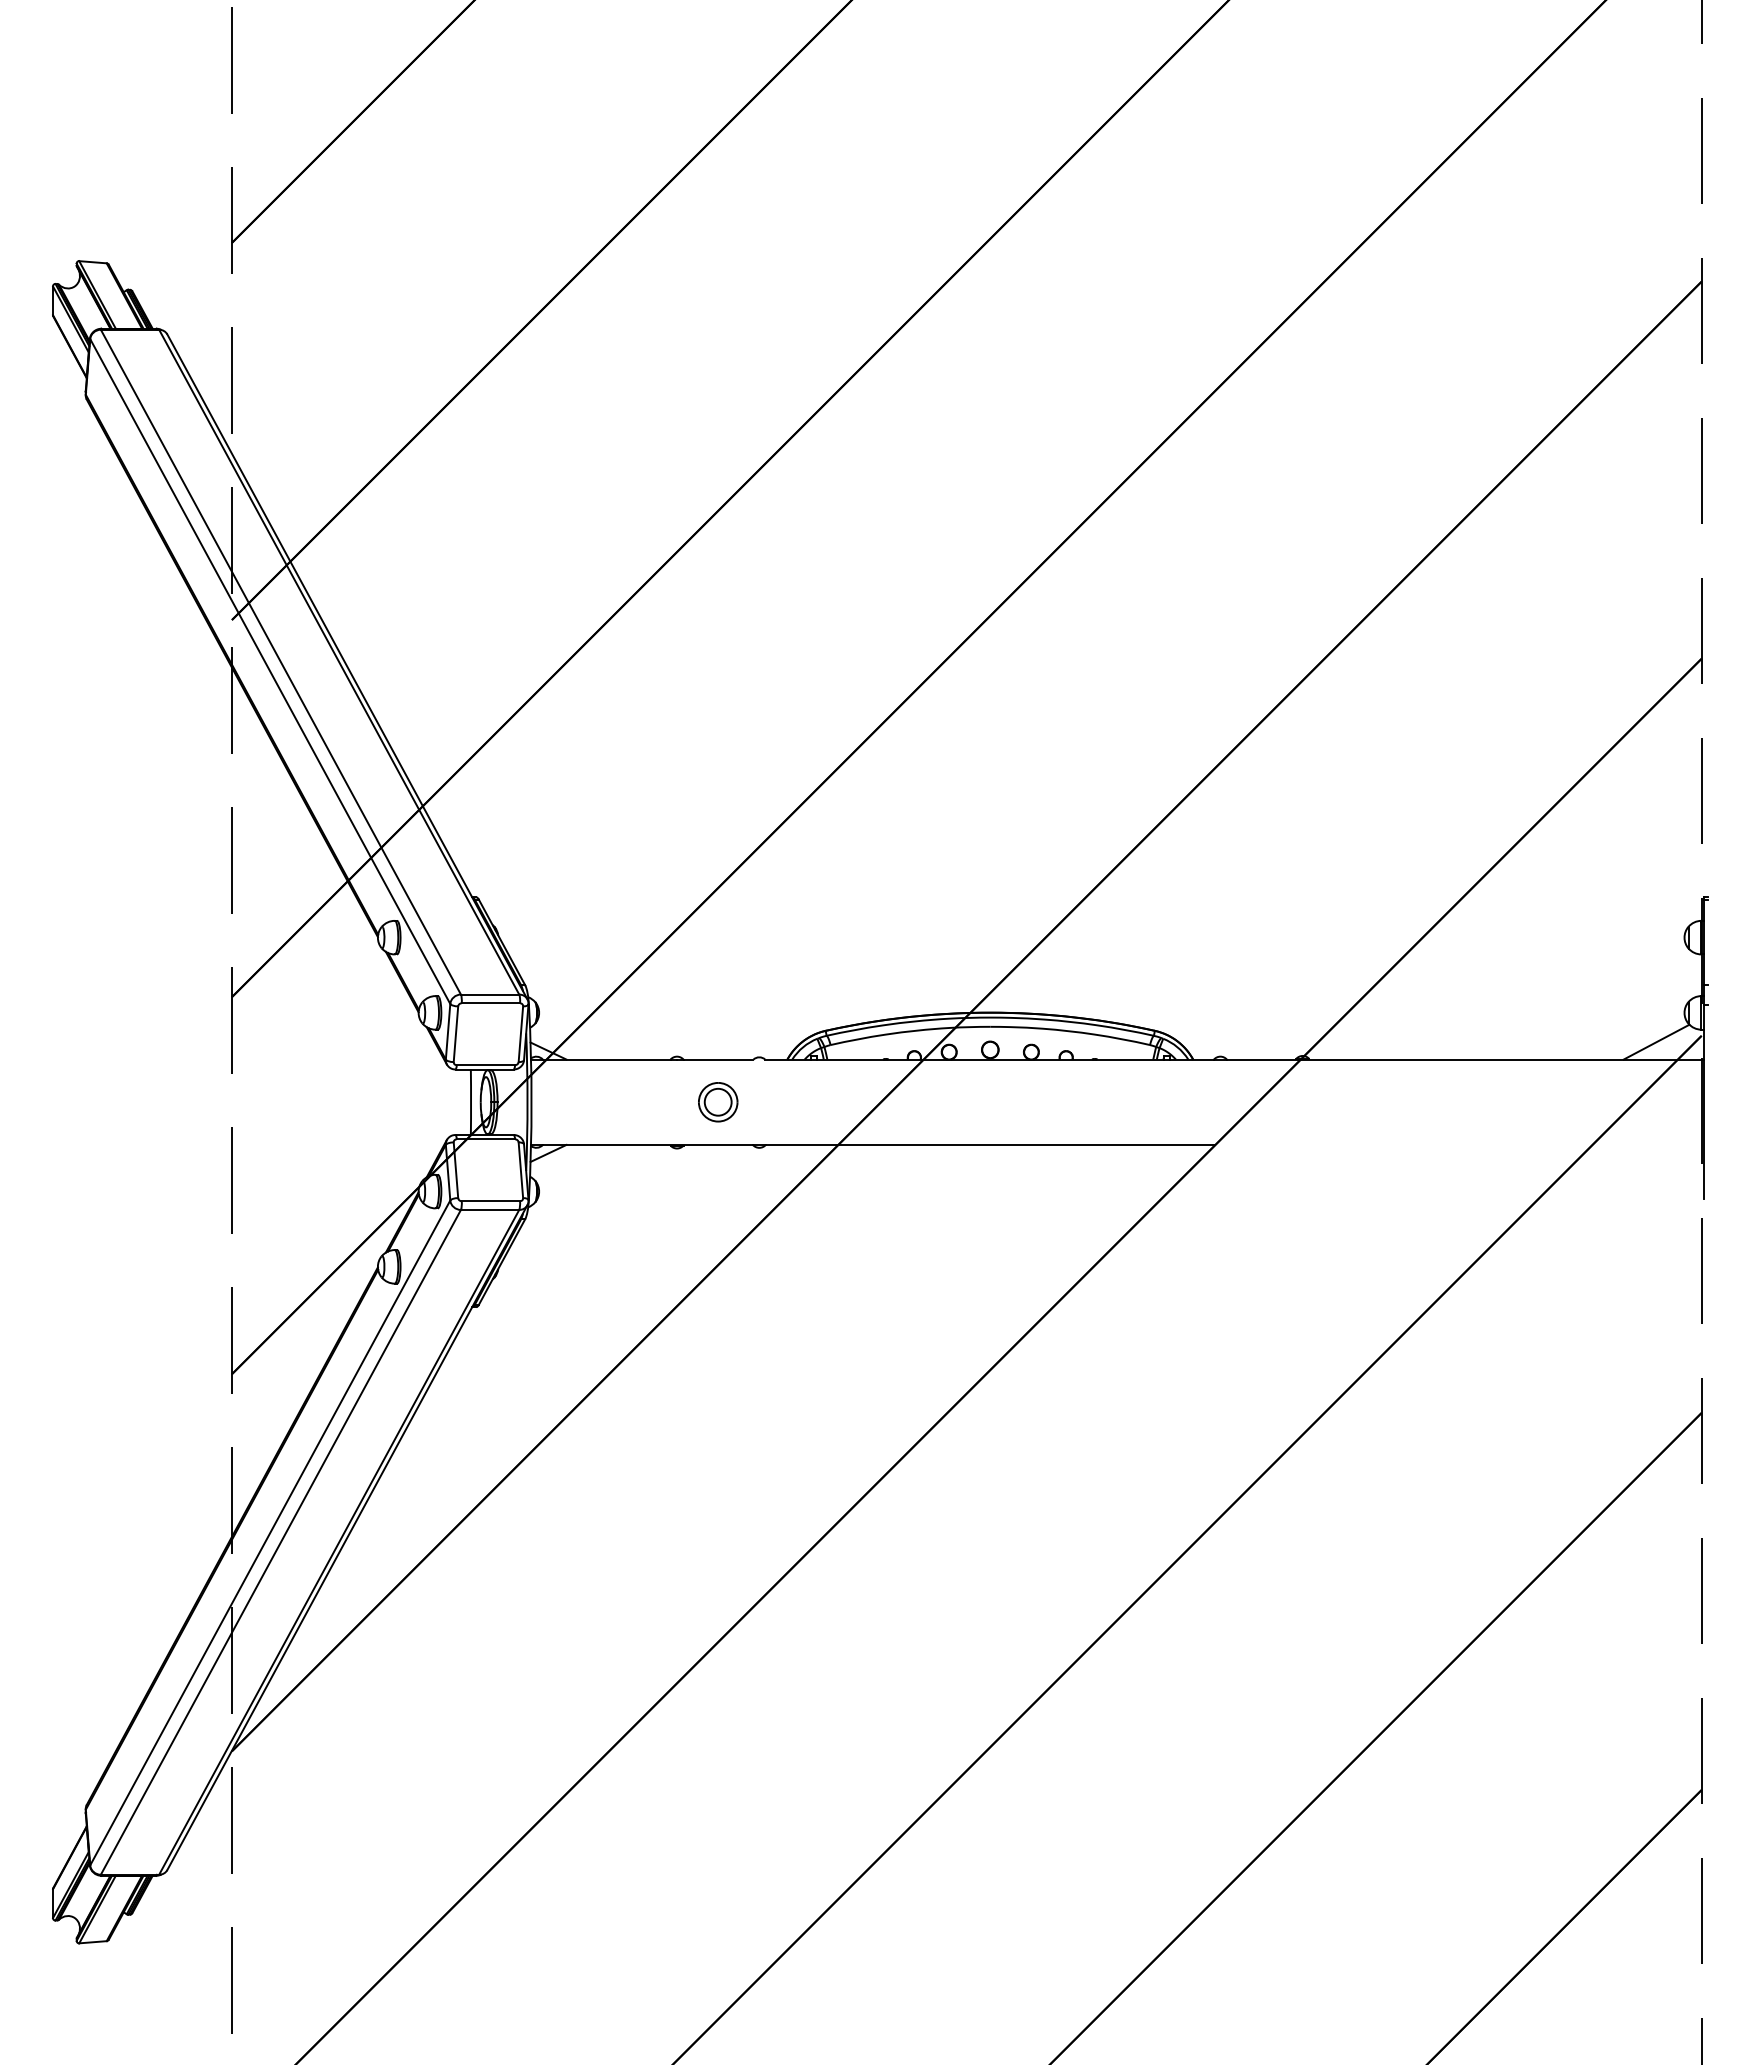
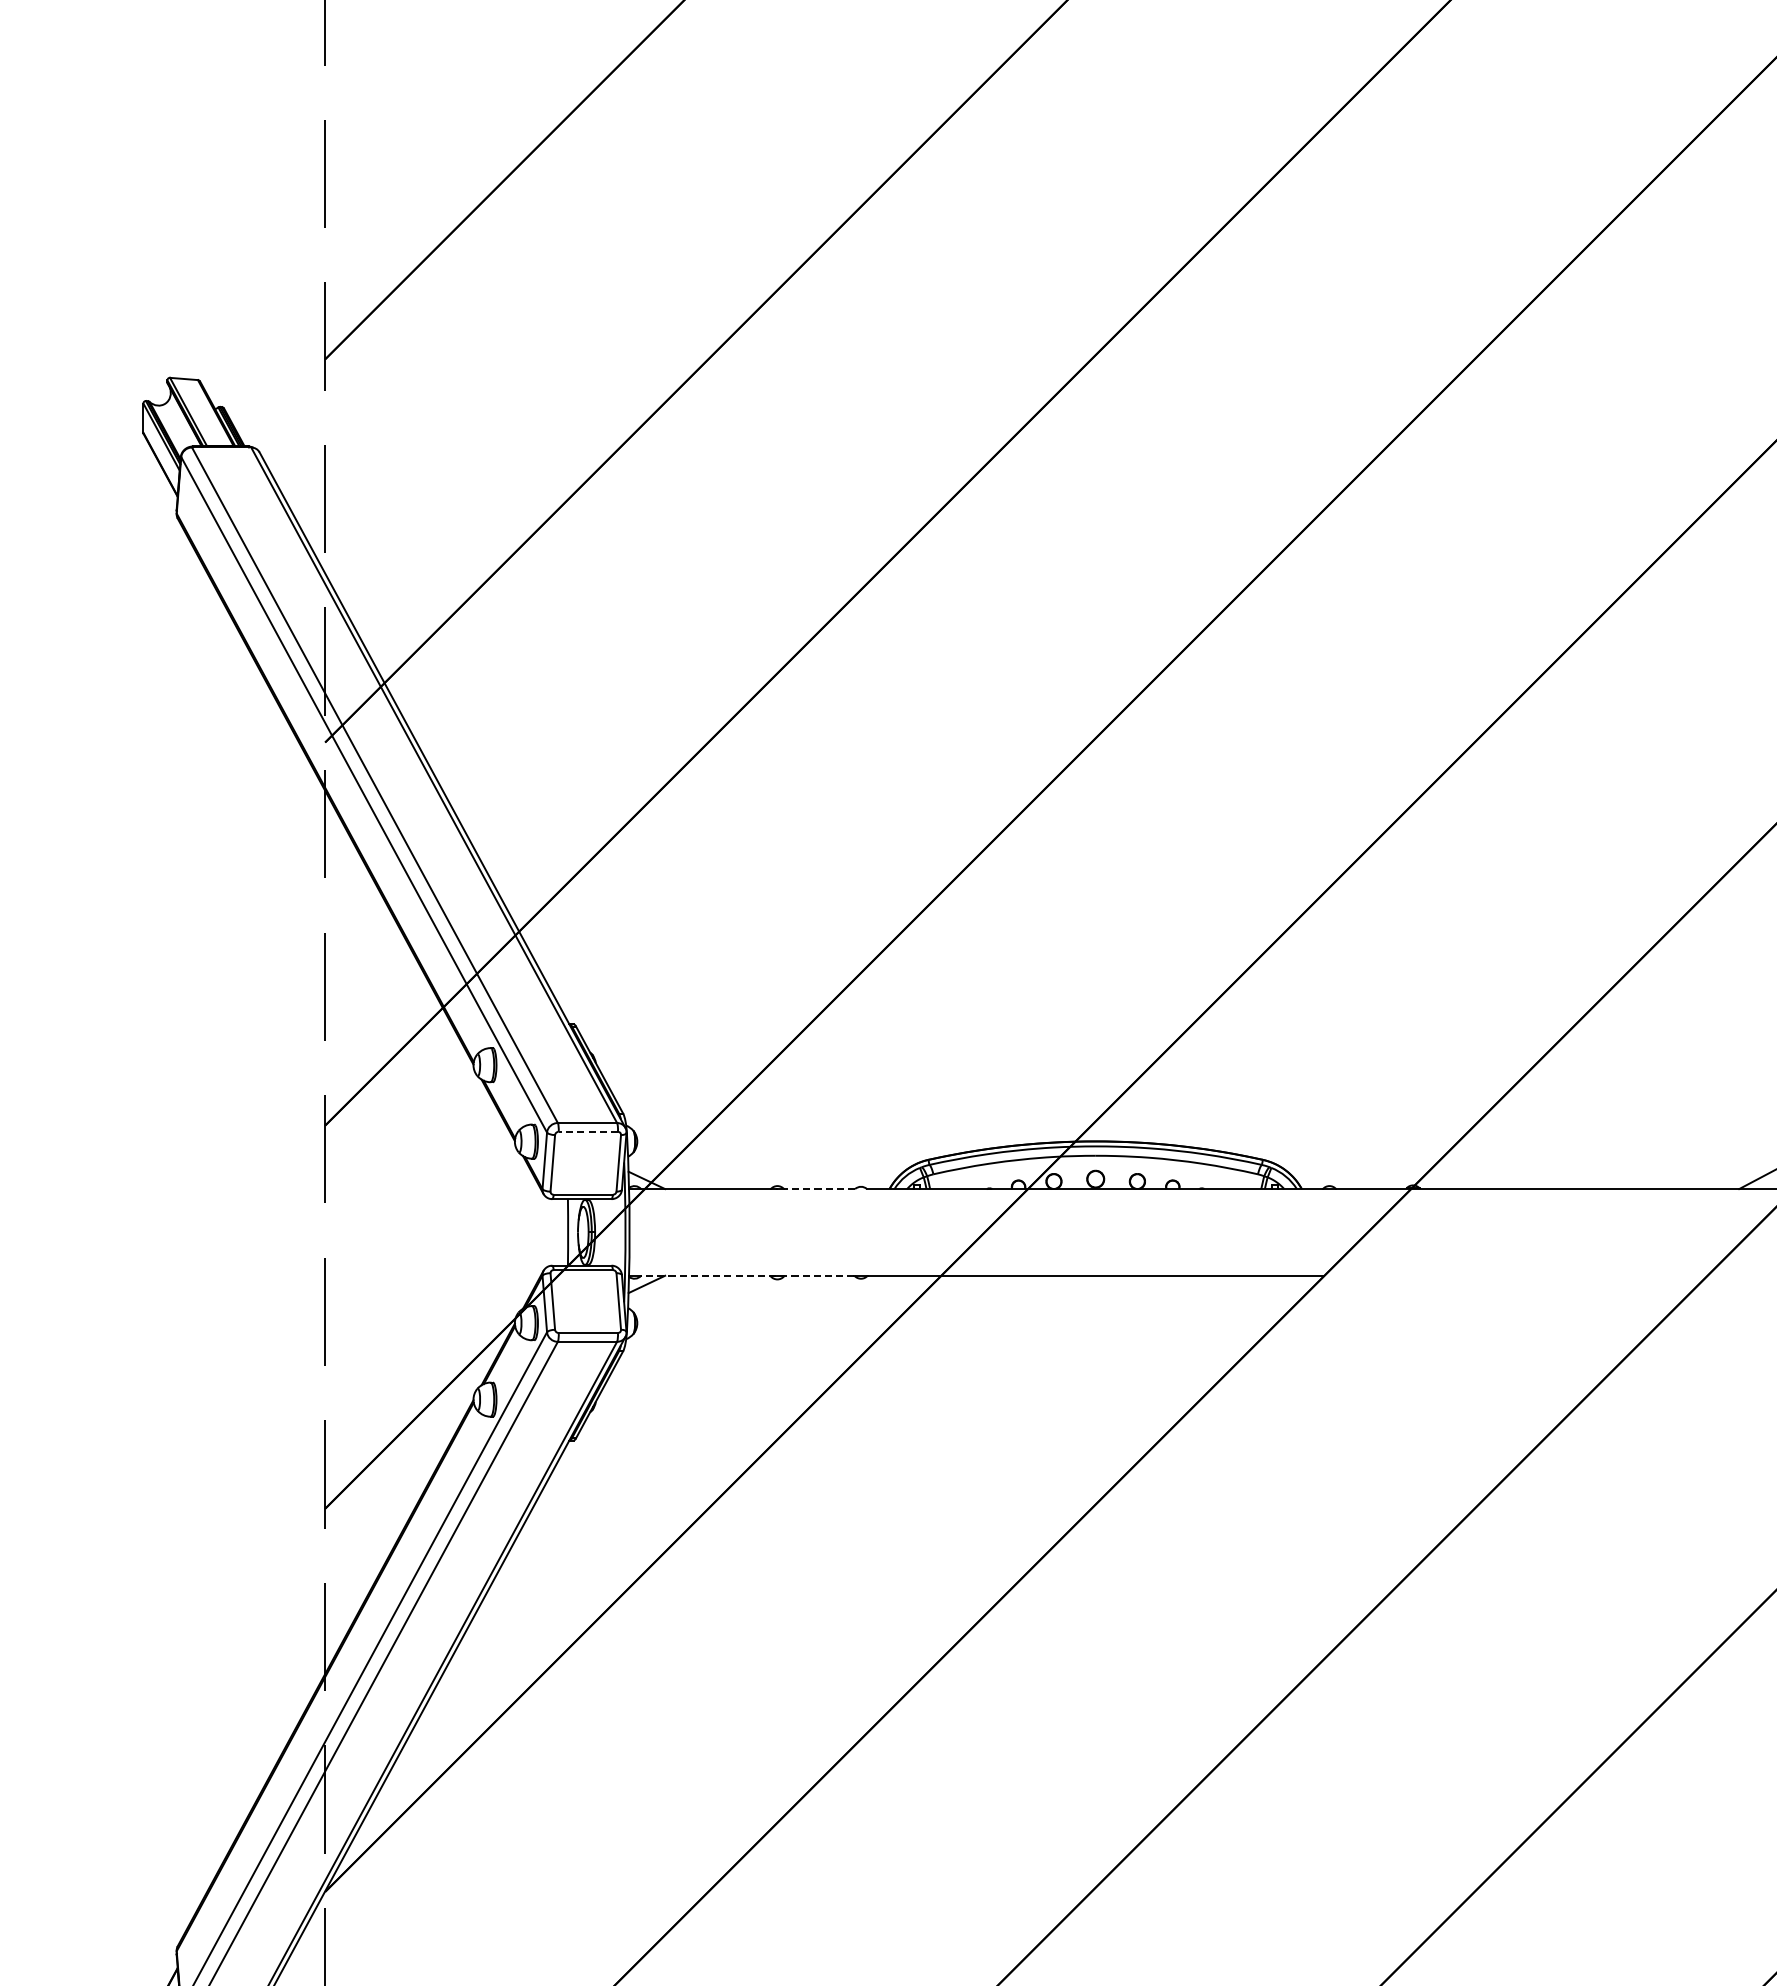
line: (490, 1003) -> (587, 1132), solid -> dashed
line: (718, 1059) -> (819, 1188), solid -> dashed
part: (718, 1102) -> (819, 1232), removed
line: (647, 1144) -> (747, 1275), solid -> dashed

